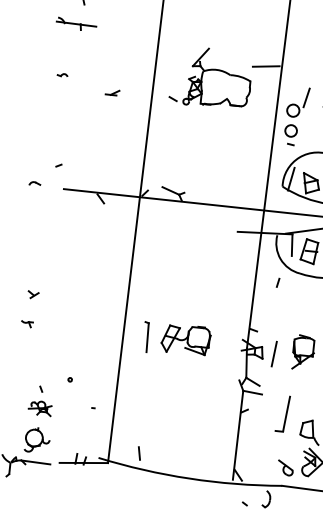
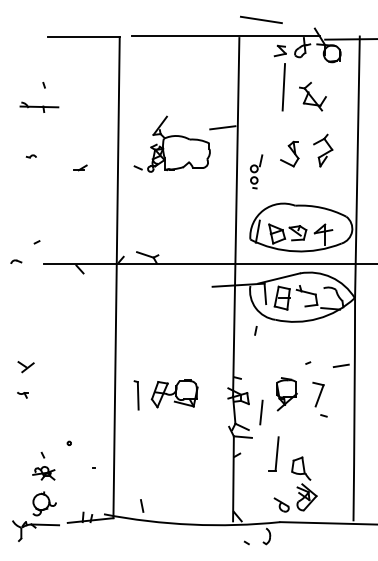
part: (296, 116) -> (256, 171), size x0.6
part: (32, 294) -> (25, 366), size x1.6
line: (274, 354) -> (261, 412), moved

